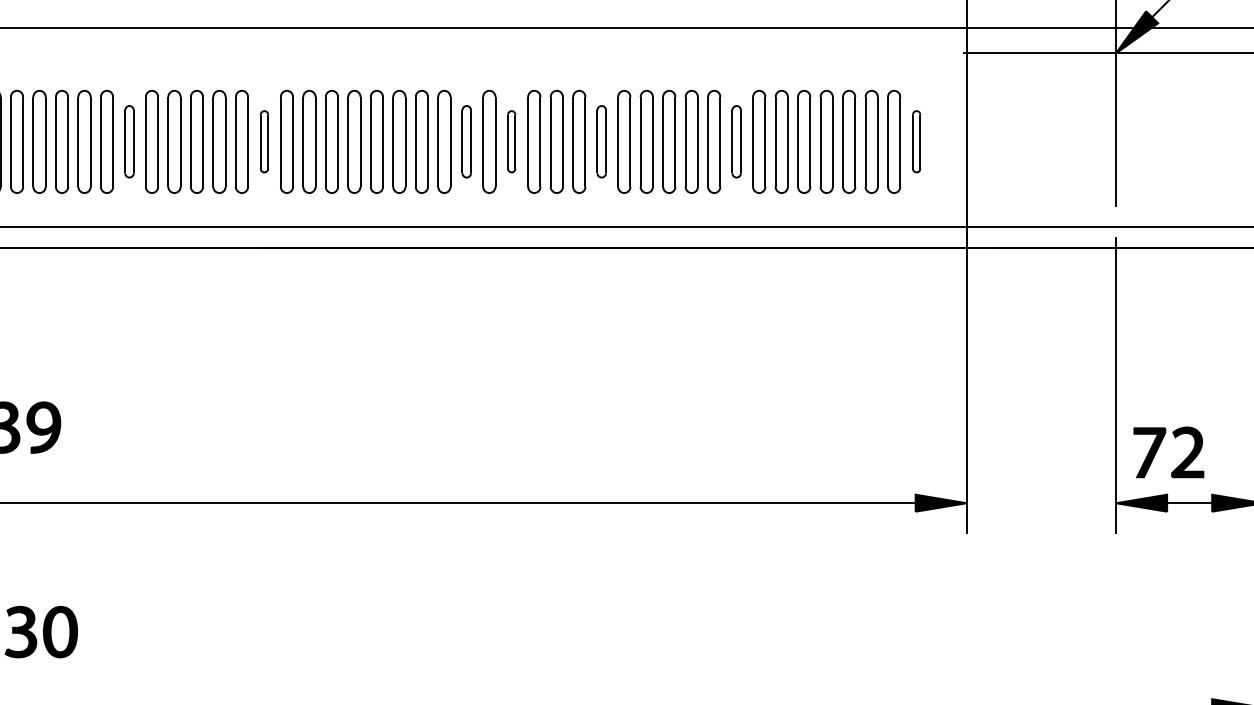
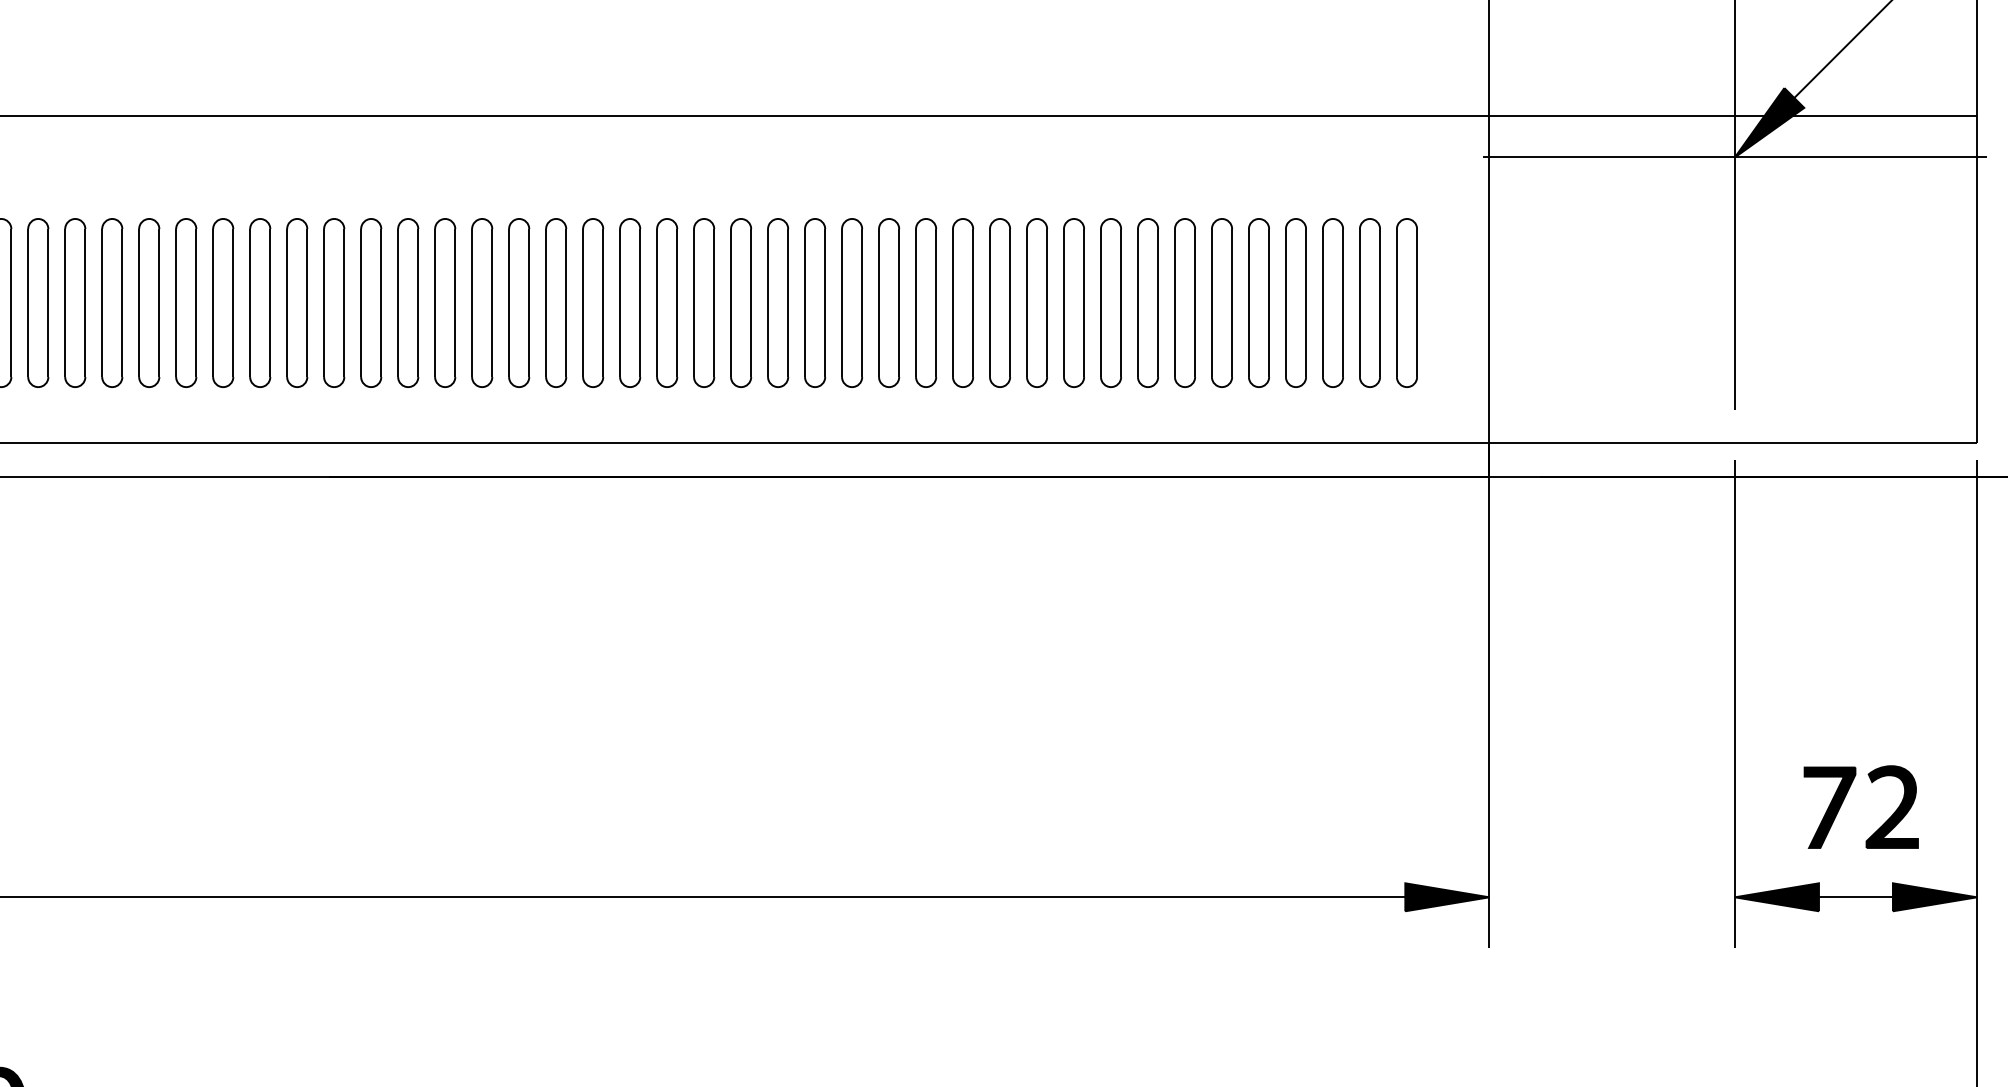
part: (129, 141) -> (112, 302), size x1.43
part: (264, 141) -> (334, 302), size x1.67
part: (466, 141) -> (666, 302), size x1.43
part: (511, 141) -> (740, 302), size x1.67
part: (601, 141) -> (888, 302), size x1.43
part: (736, 141) -> (1110, 302), size x1.43
part: (916, 141) -> (1406, 302), size x1.67
part: (1159, 447) -> (1845, 799), moved

